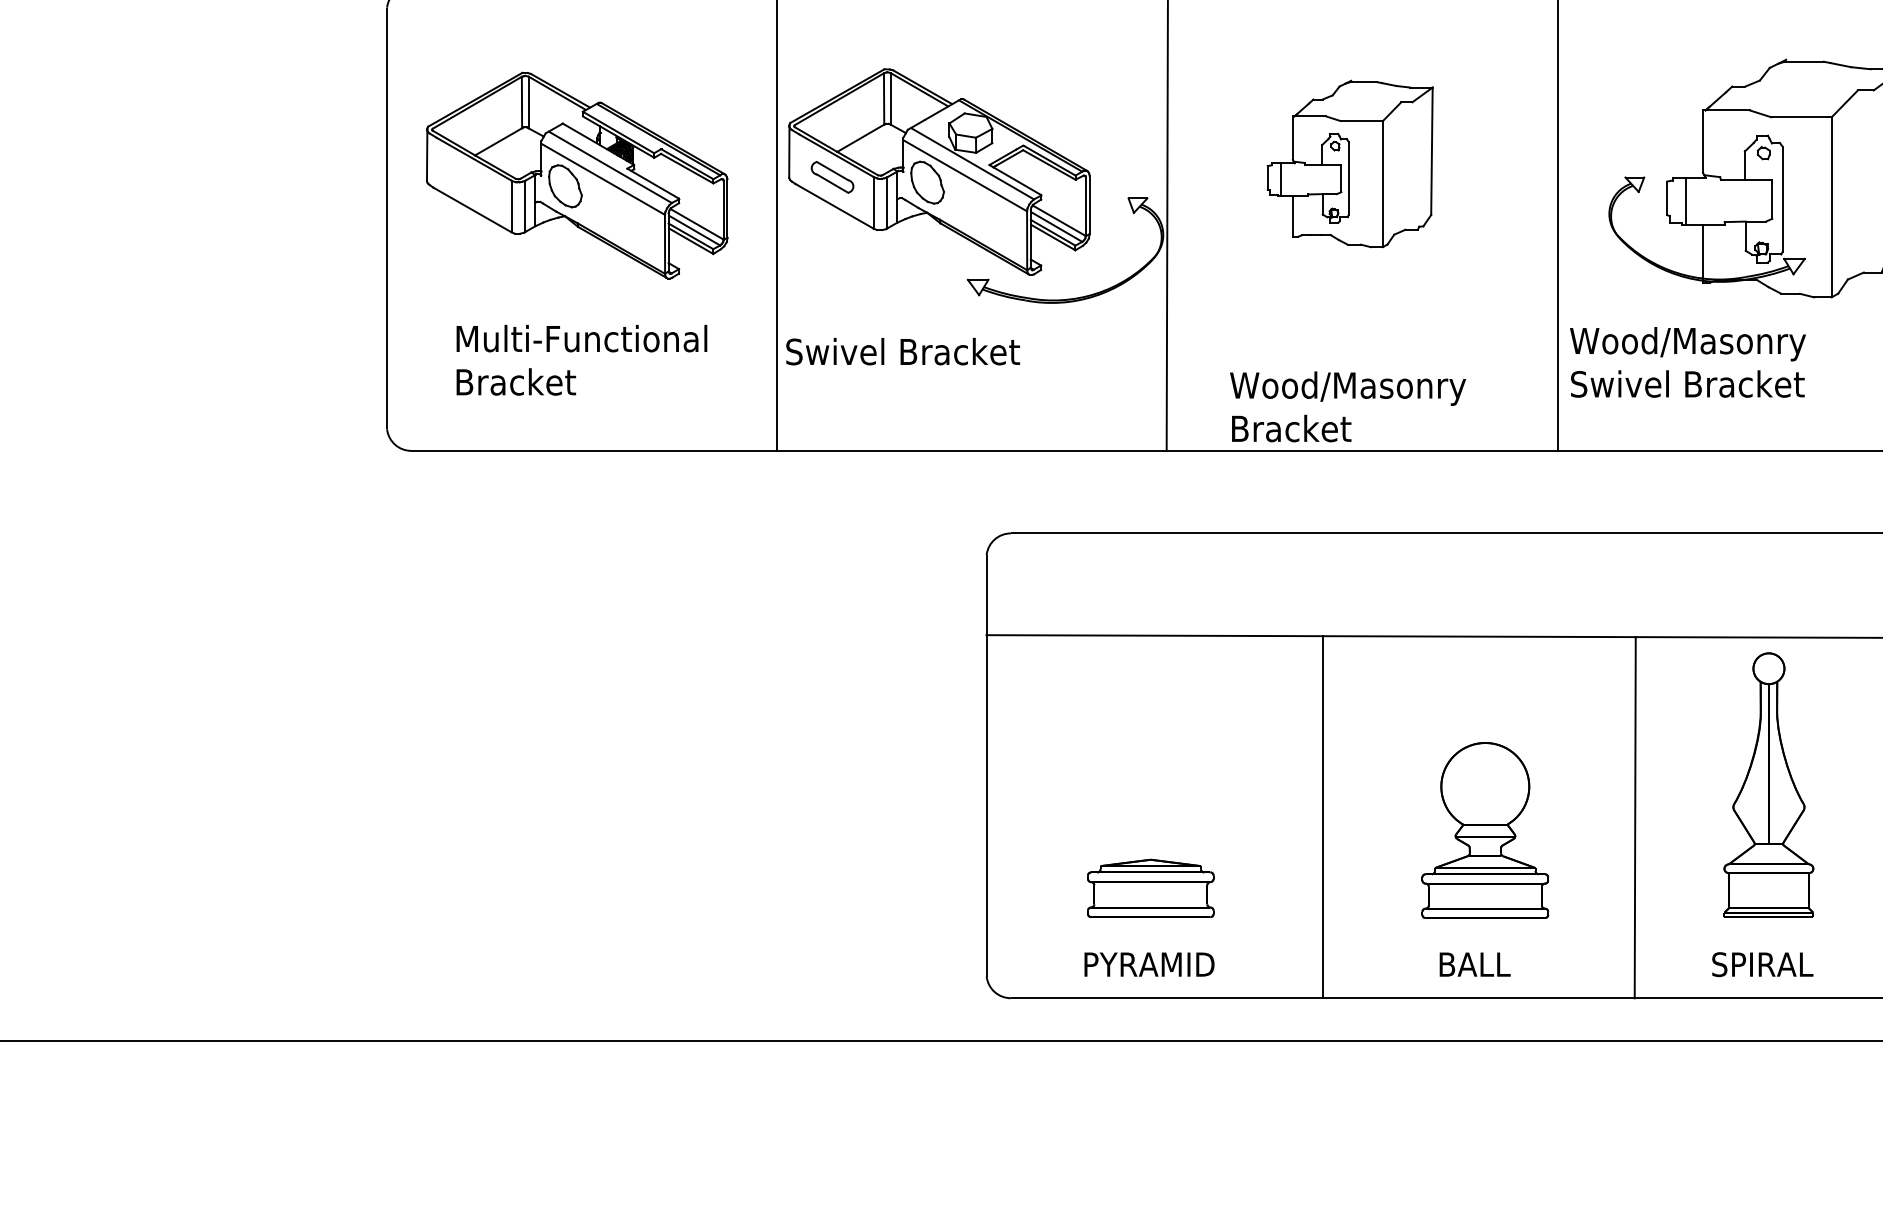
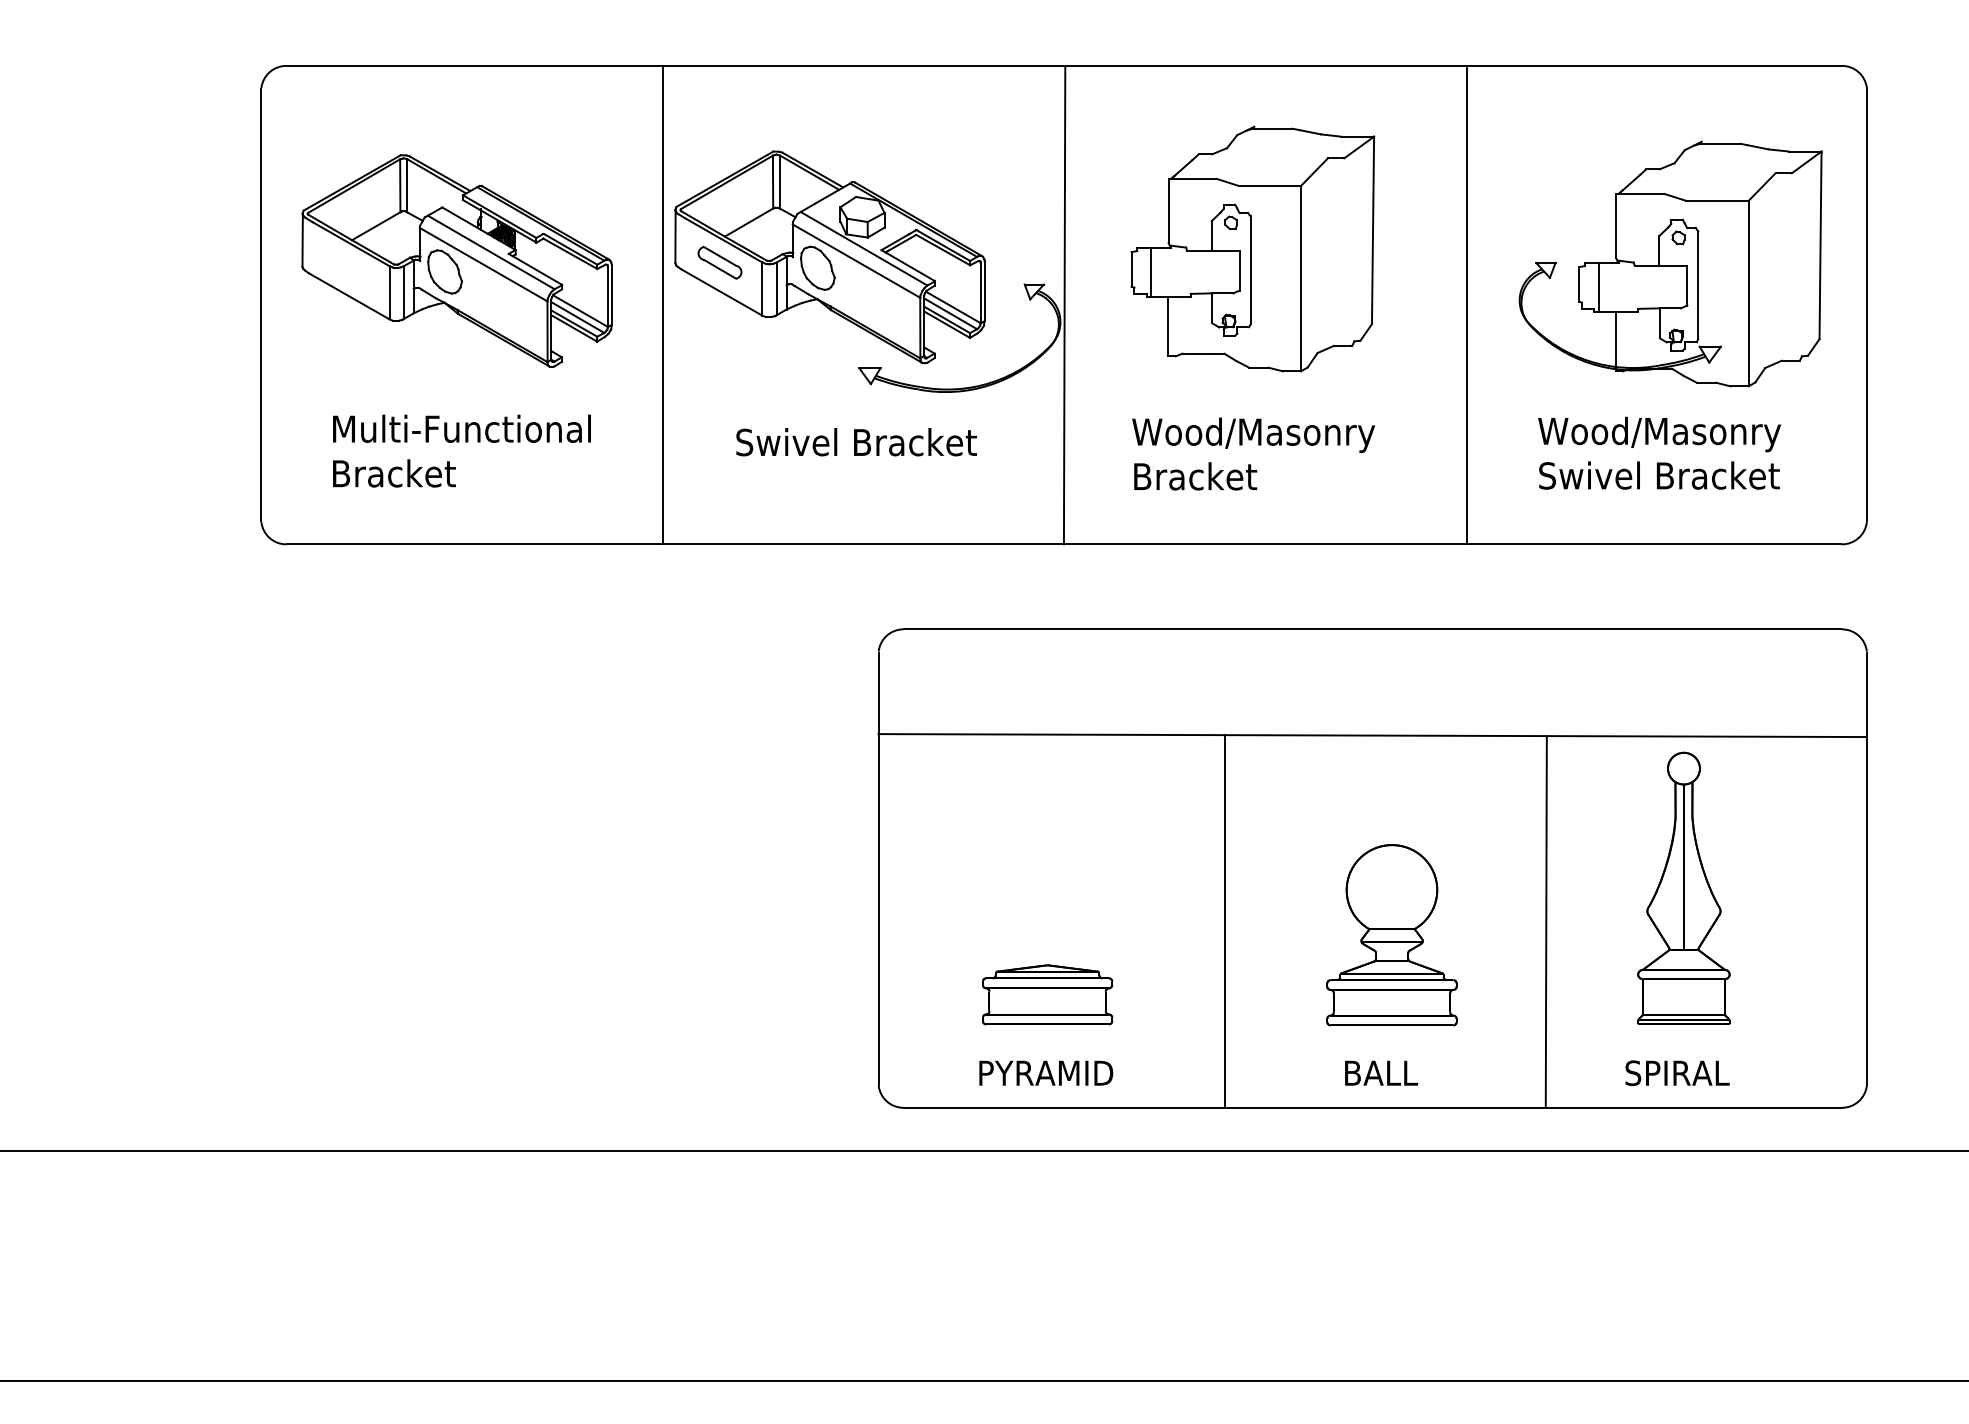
part: (1349, 163) -> (1252, 248), size x1.43
text: (902, 351) -> (856, 442), moved
text: (1687, 361) -> (1659, 452), moved
text: (1347, 406) -> (1253, 453), moved

